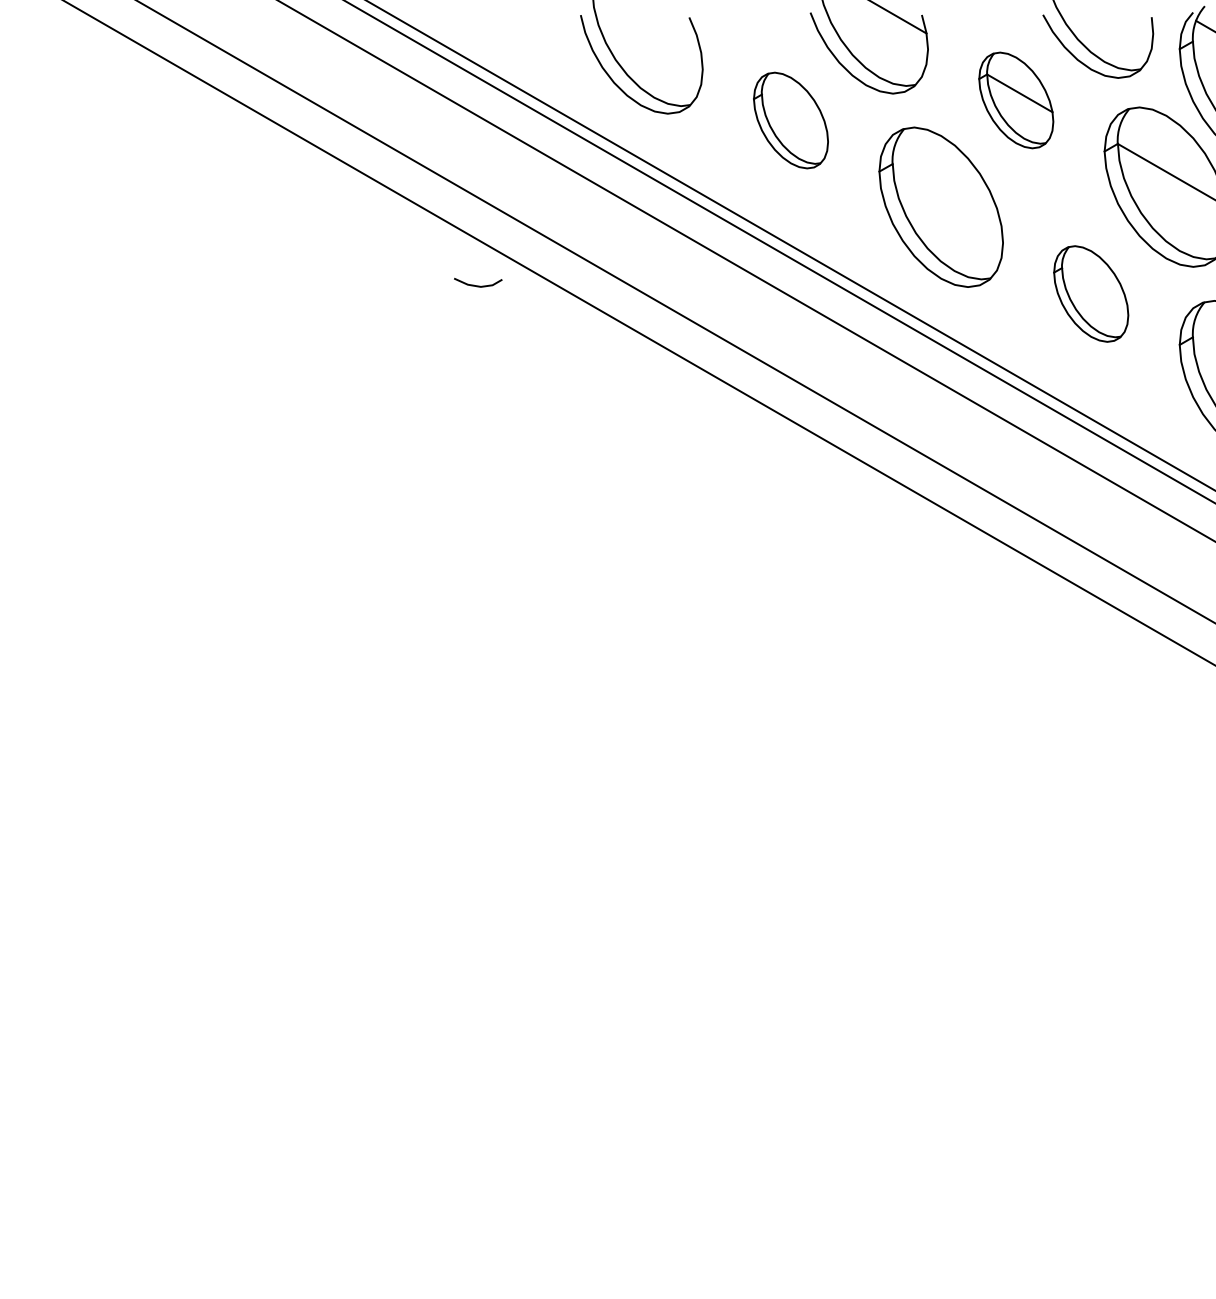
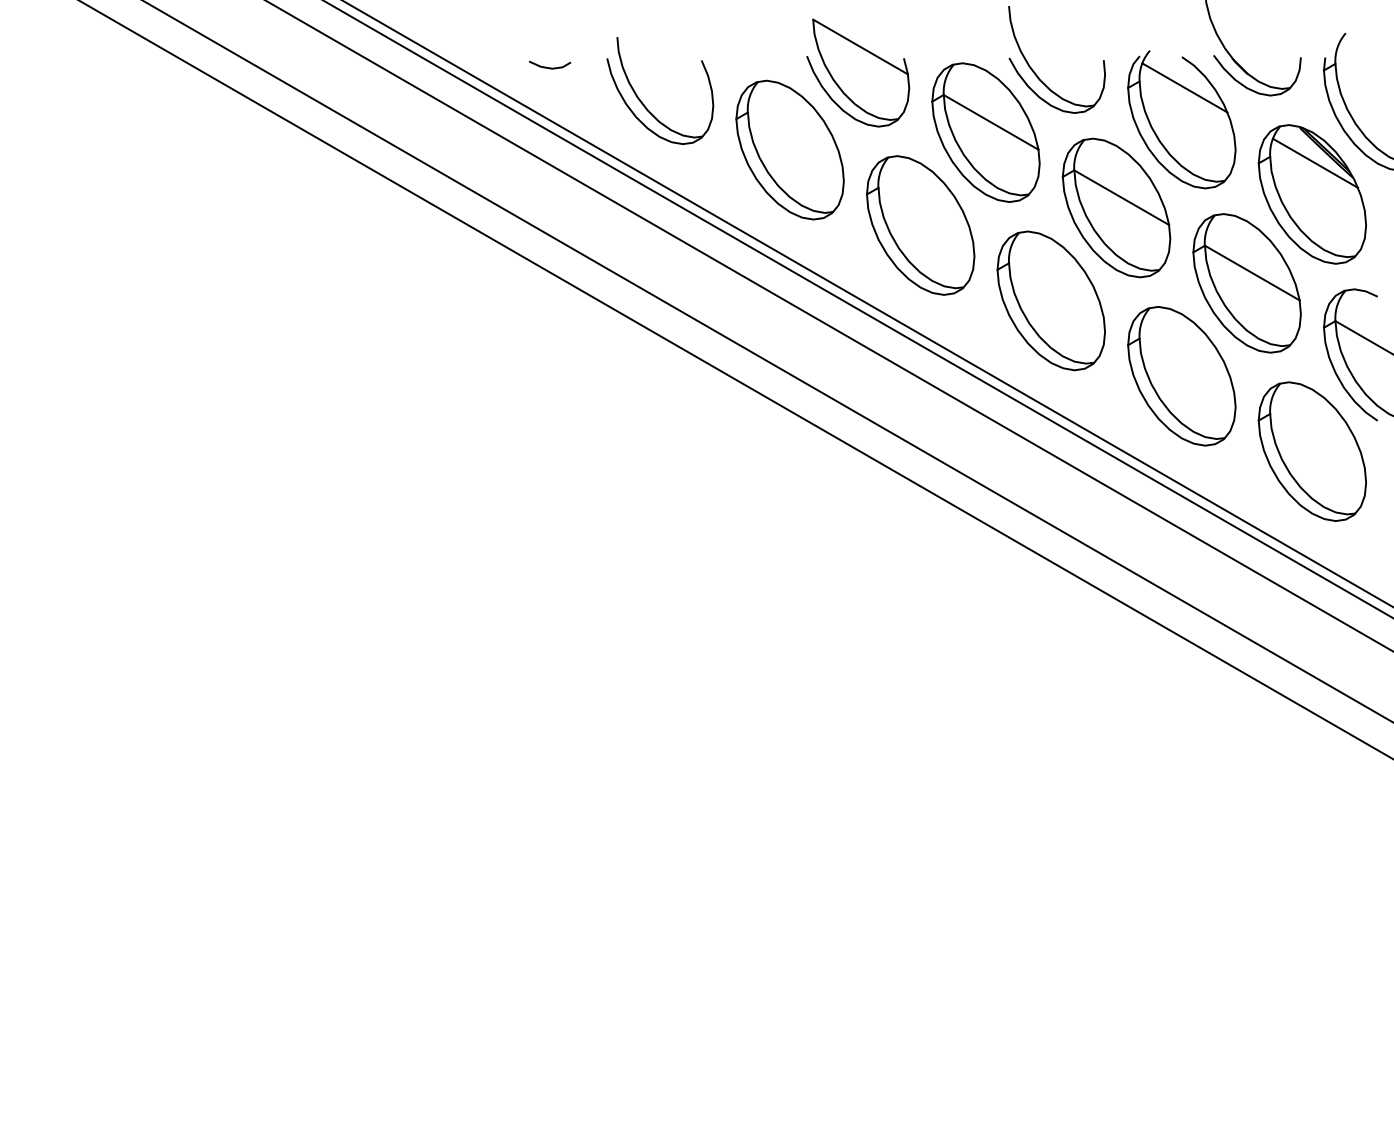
part: (1015, 100) -> (985, 132), size x1.67
part: (790, 119) -> (789, 149), size x1.67
line: (478, 285) -> (550, 67), moved
part: (1090, 293) -> (1050, 300), size x1.67

